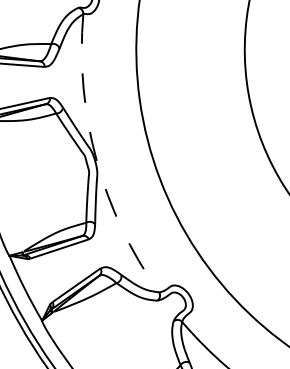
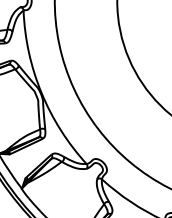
arc: (96, 159) -> (41, 92), dashed -> solid

